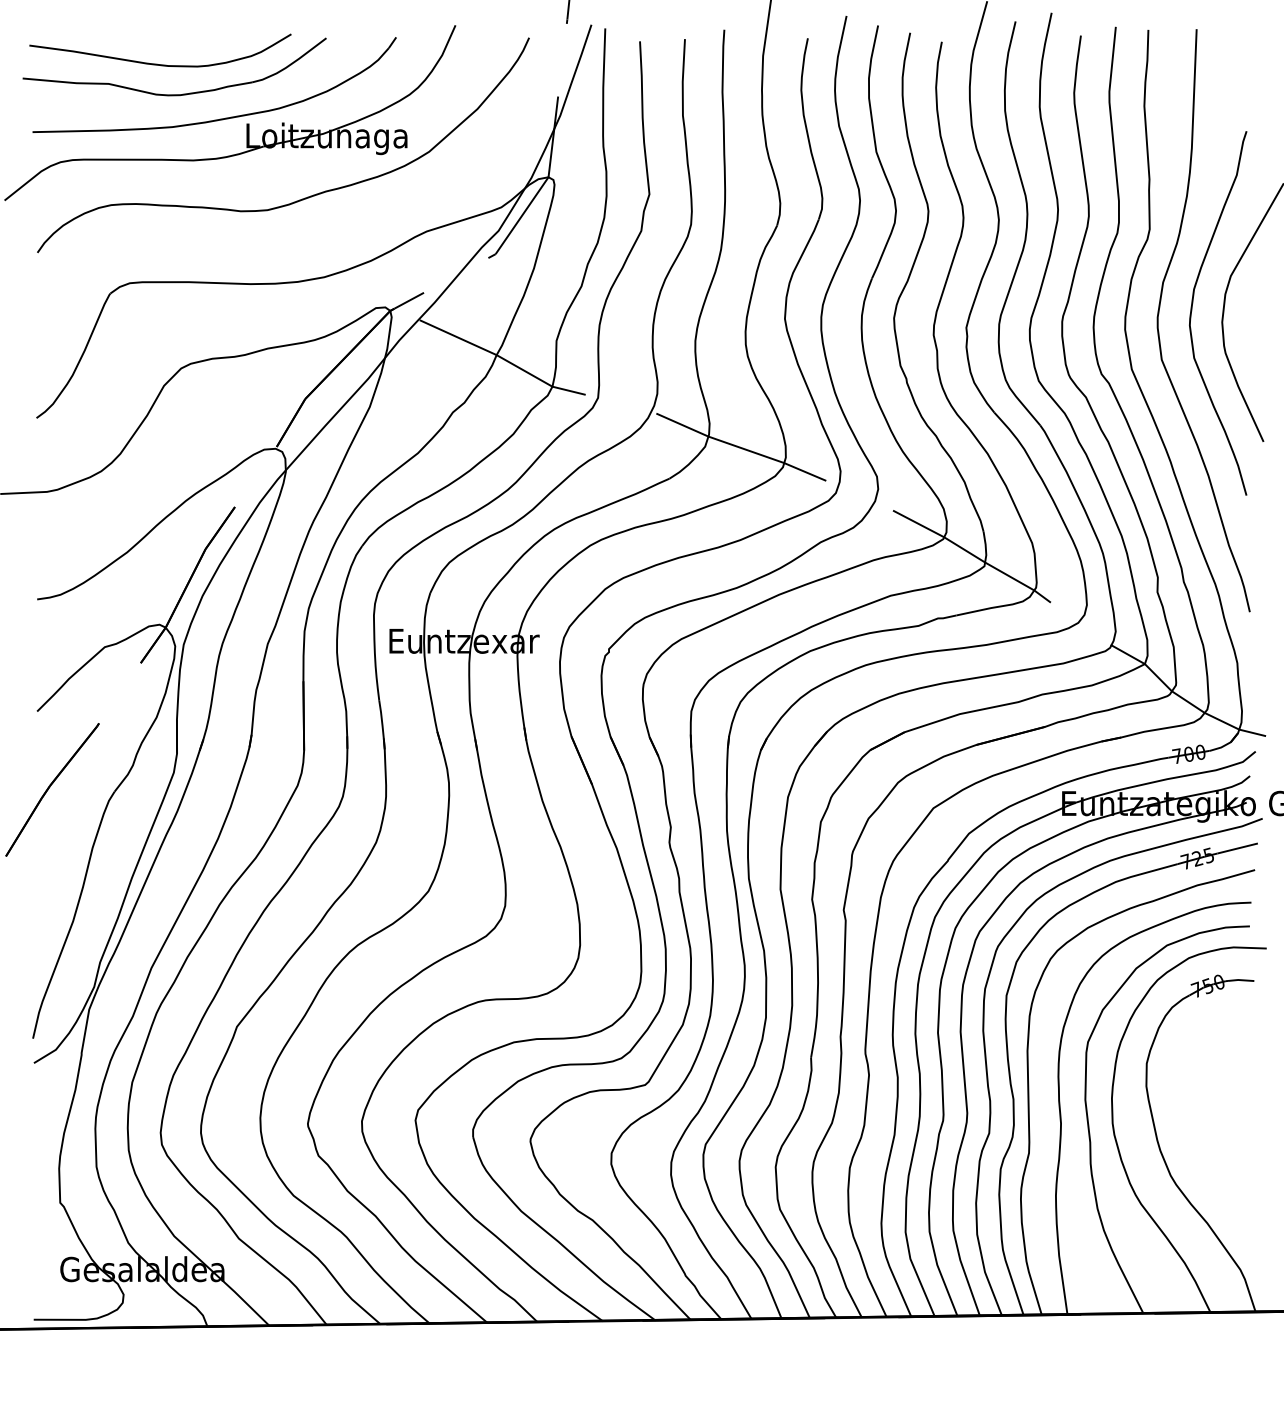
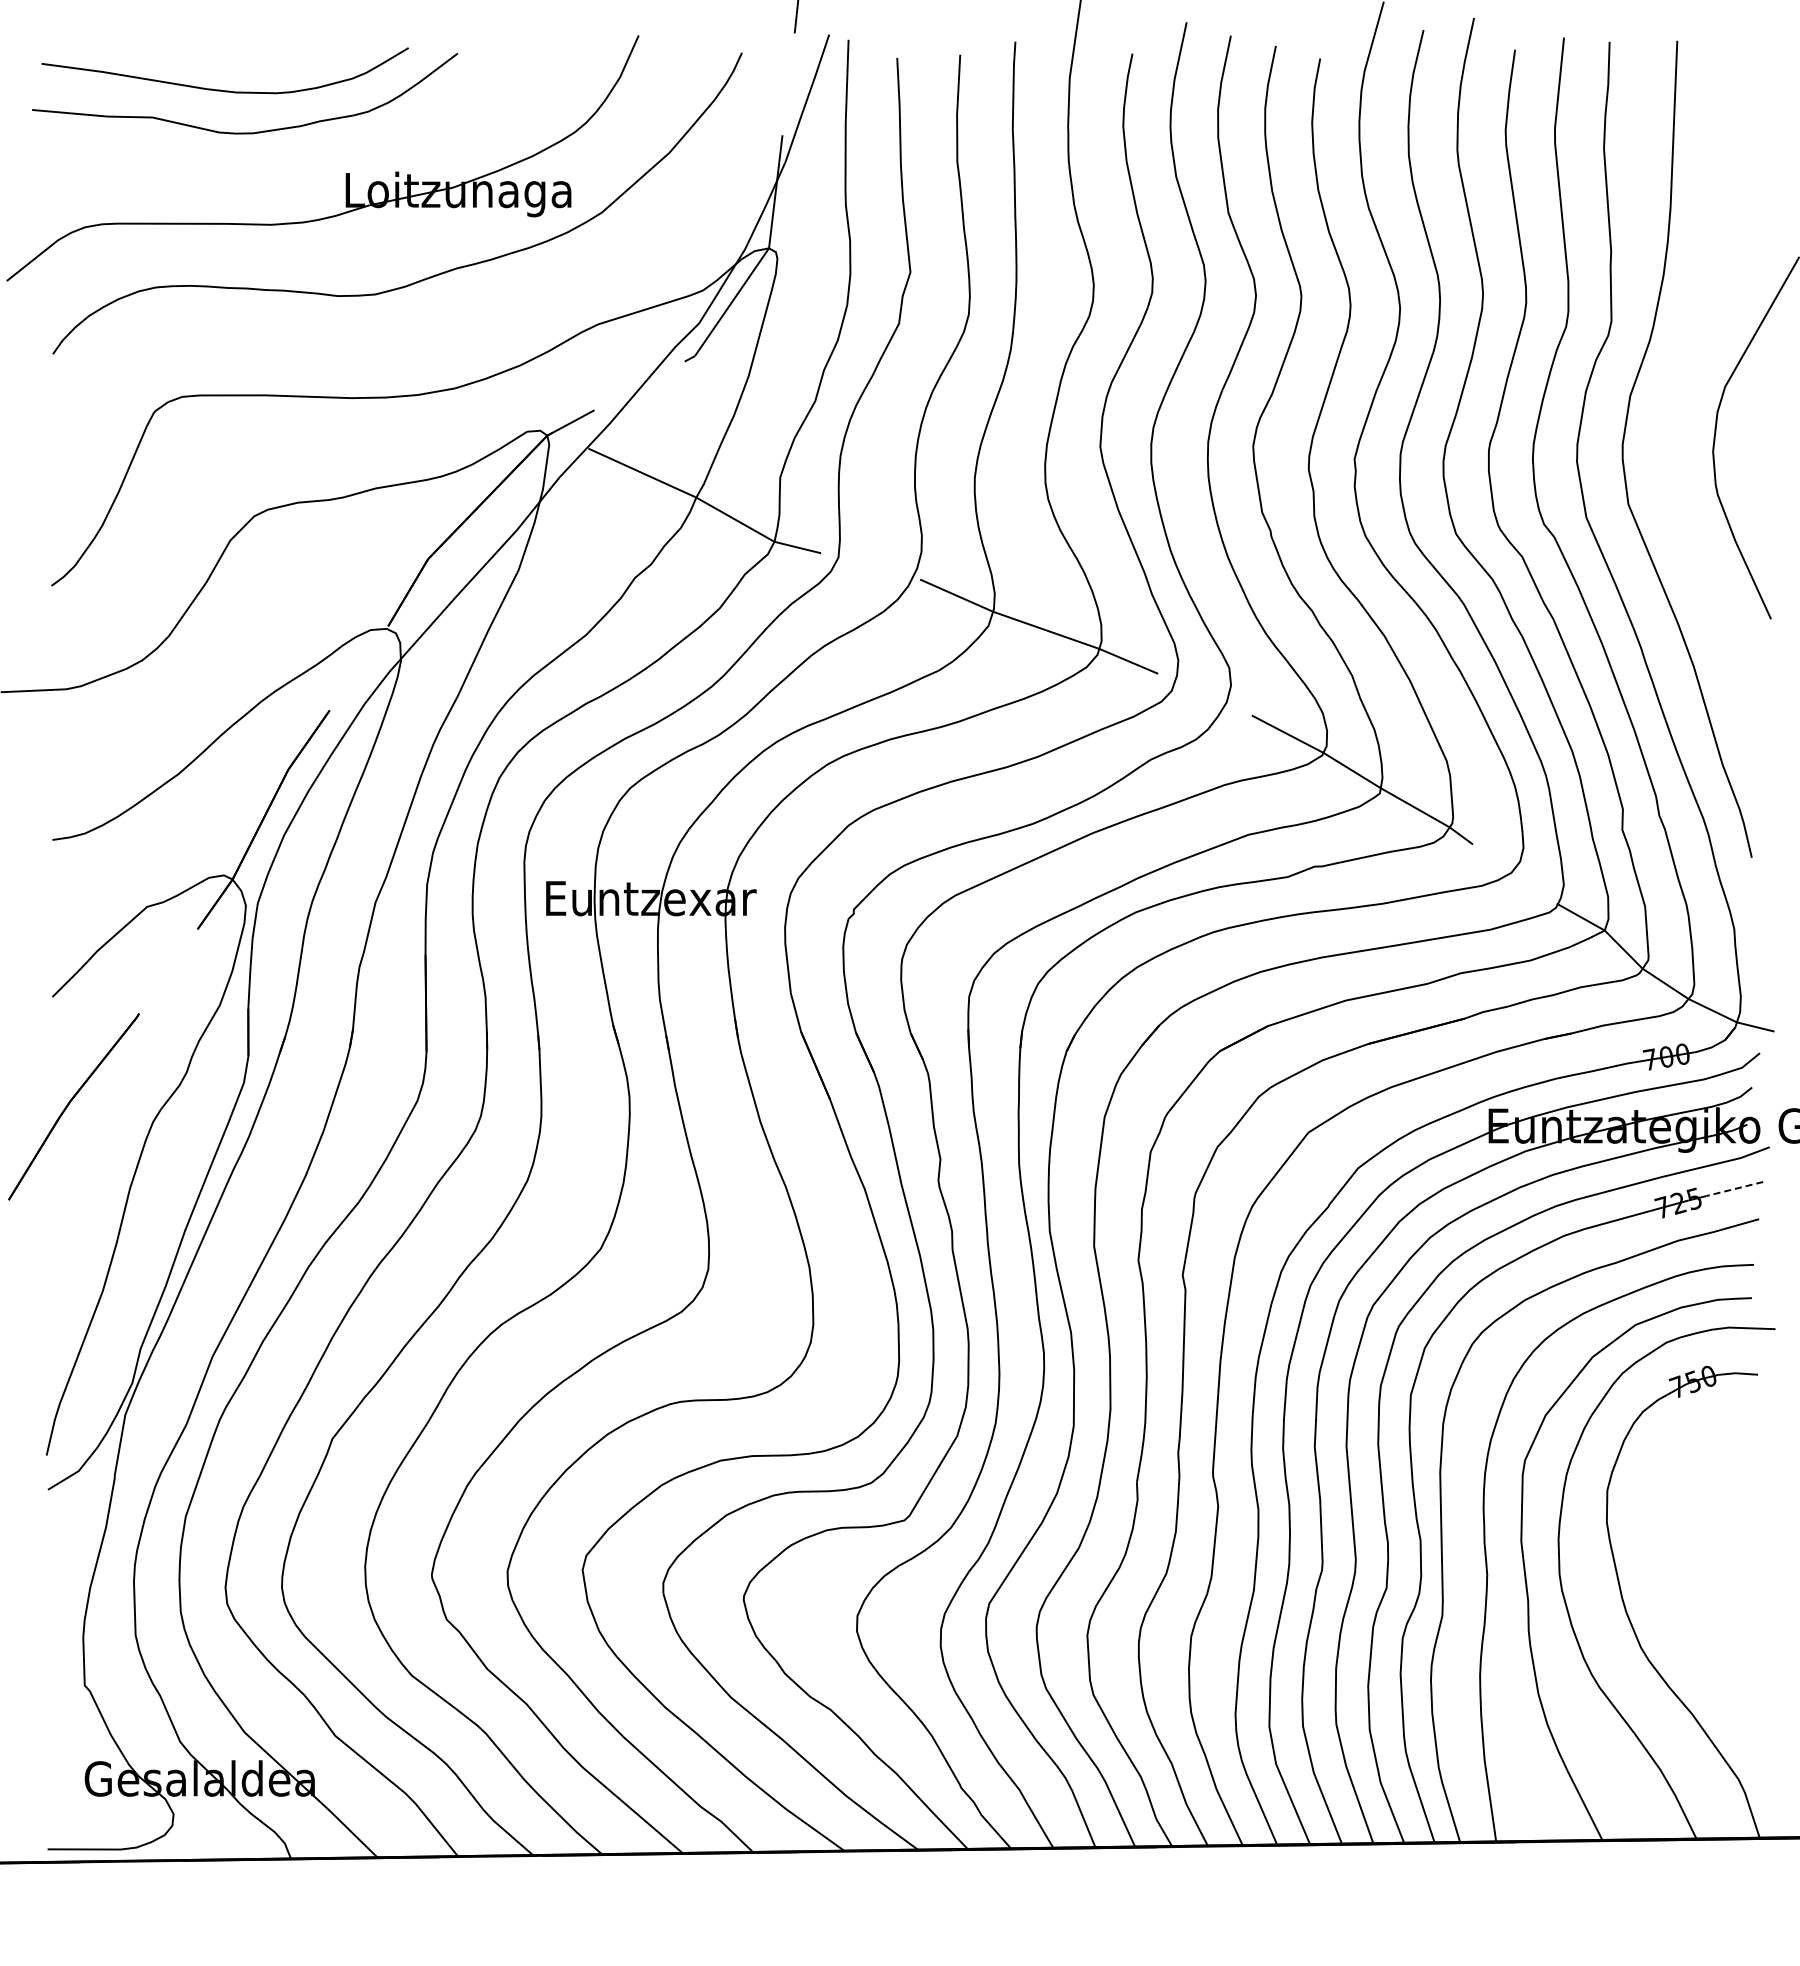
part: (219, 118) -> (308, 166), removed
curve: (1192, 307) -> (1671, 431), removed
line: (1237, 848) -> (1734, 1189), solid -> dashed

